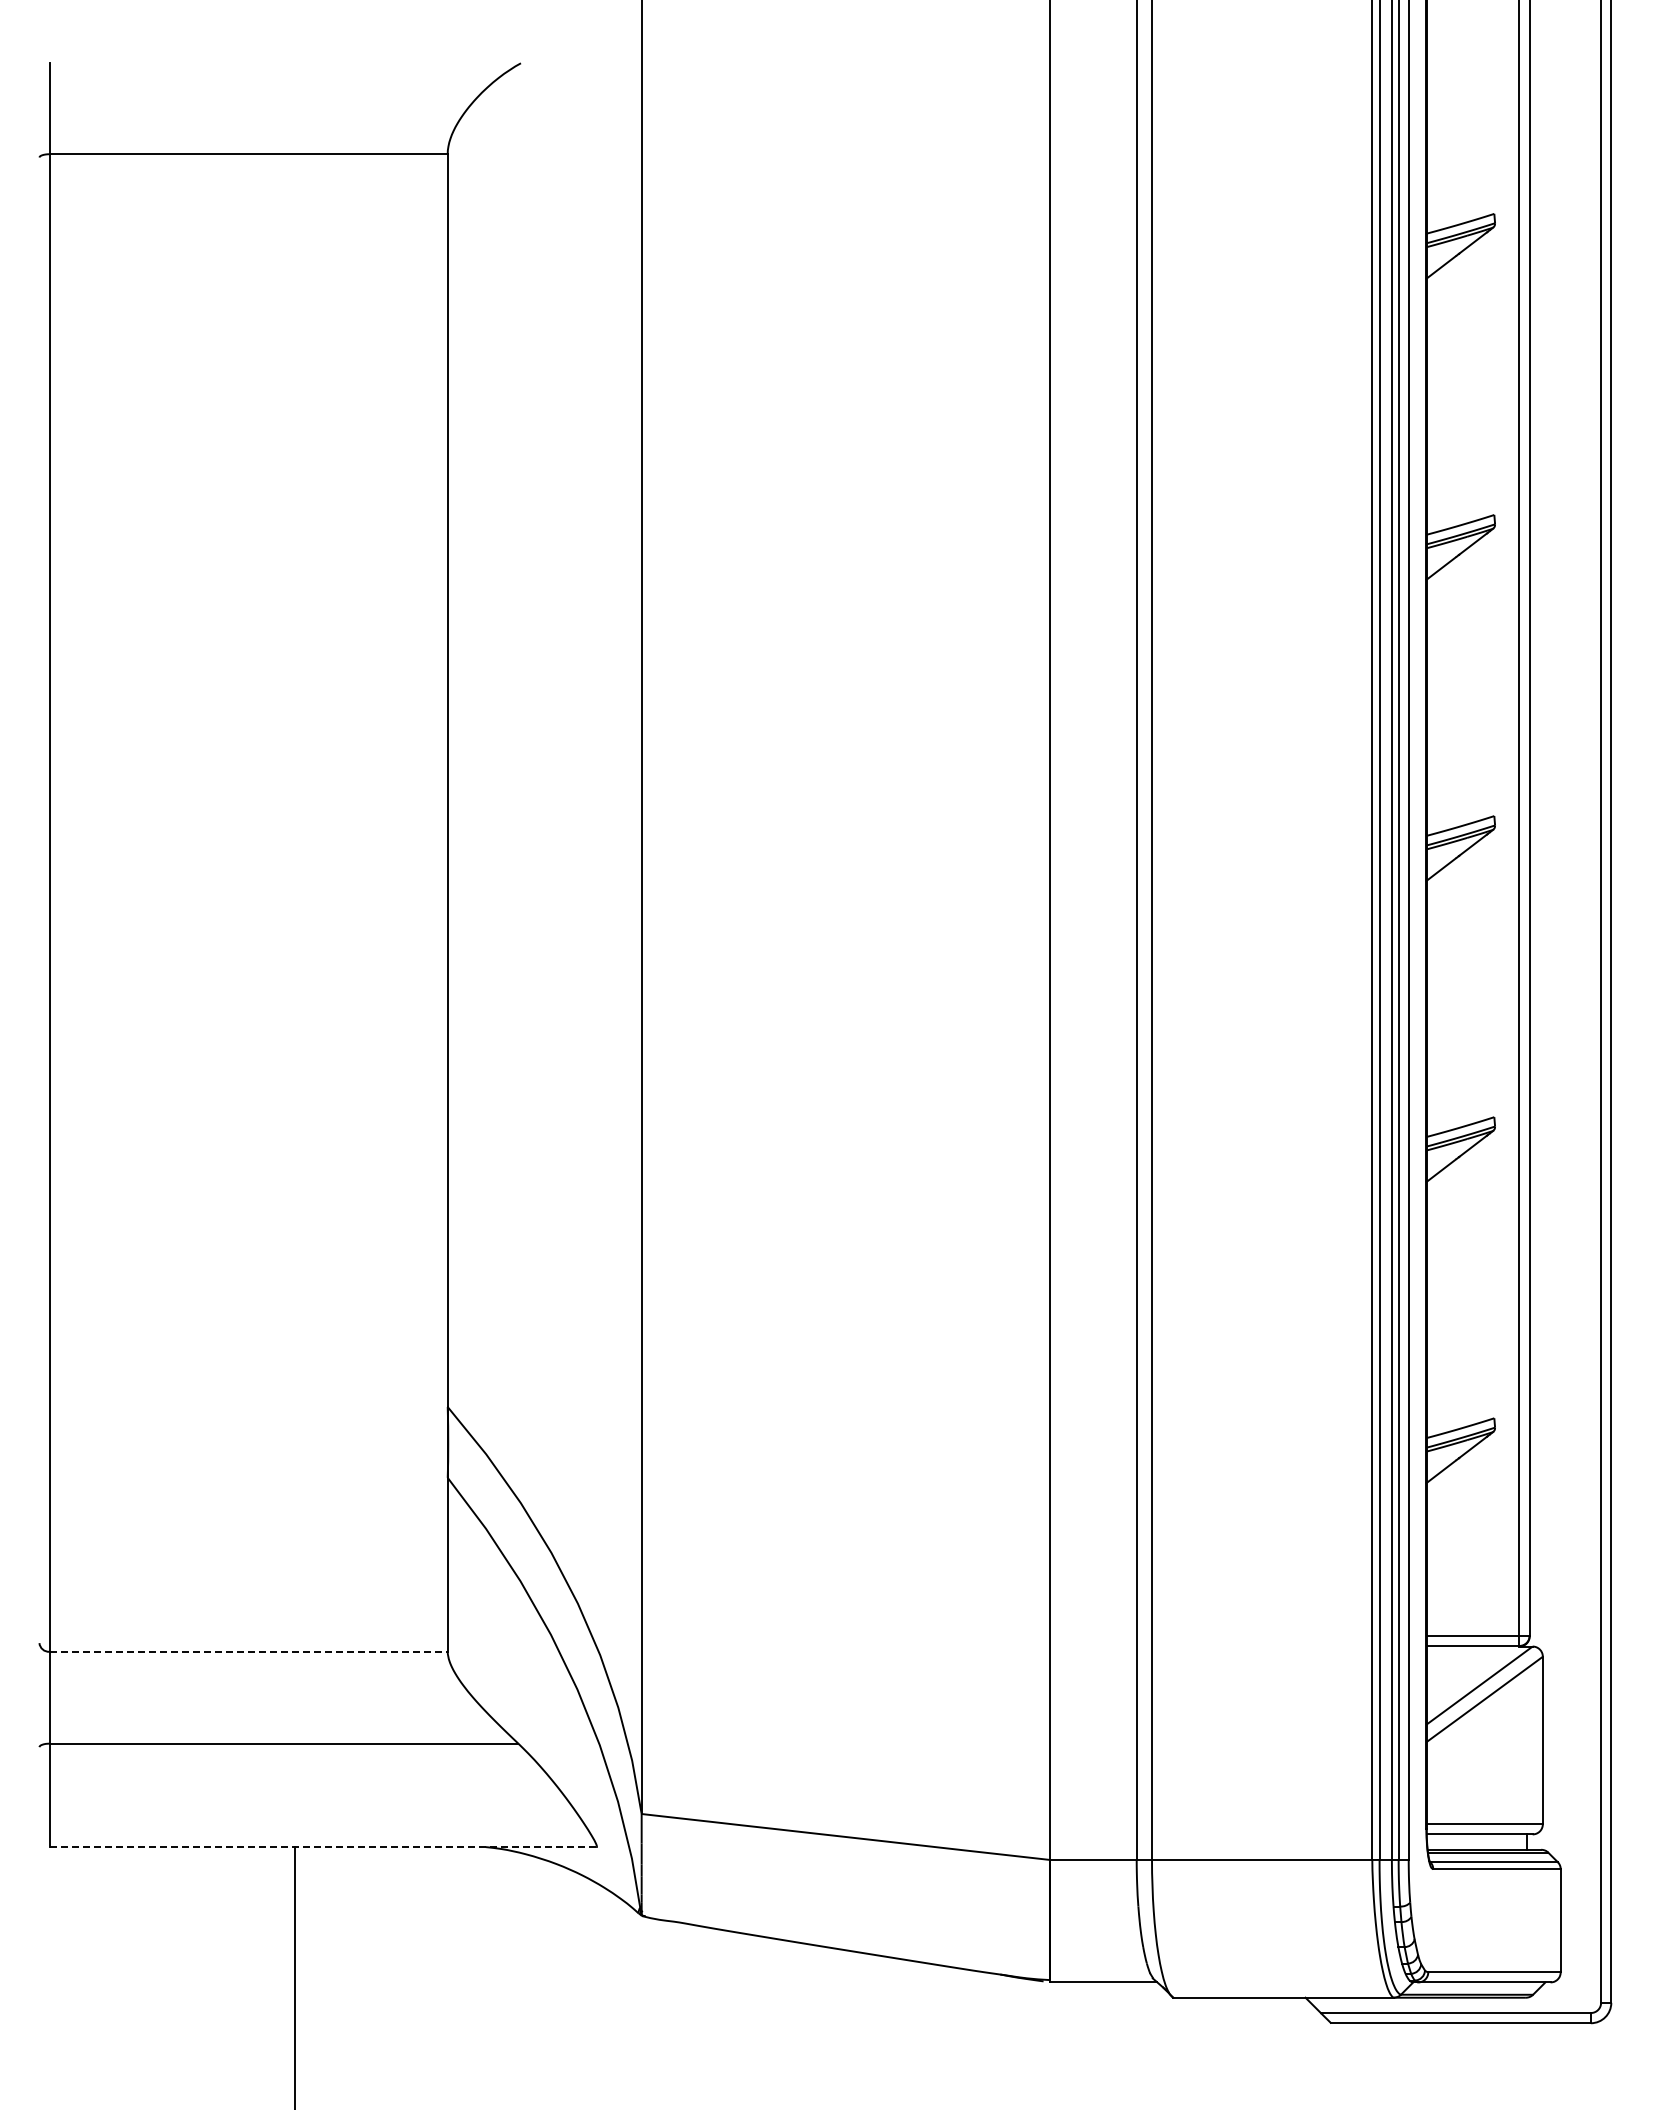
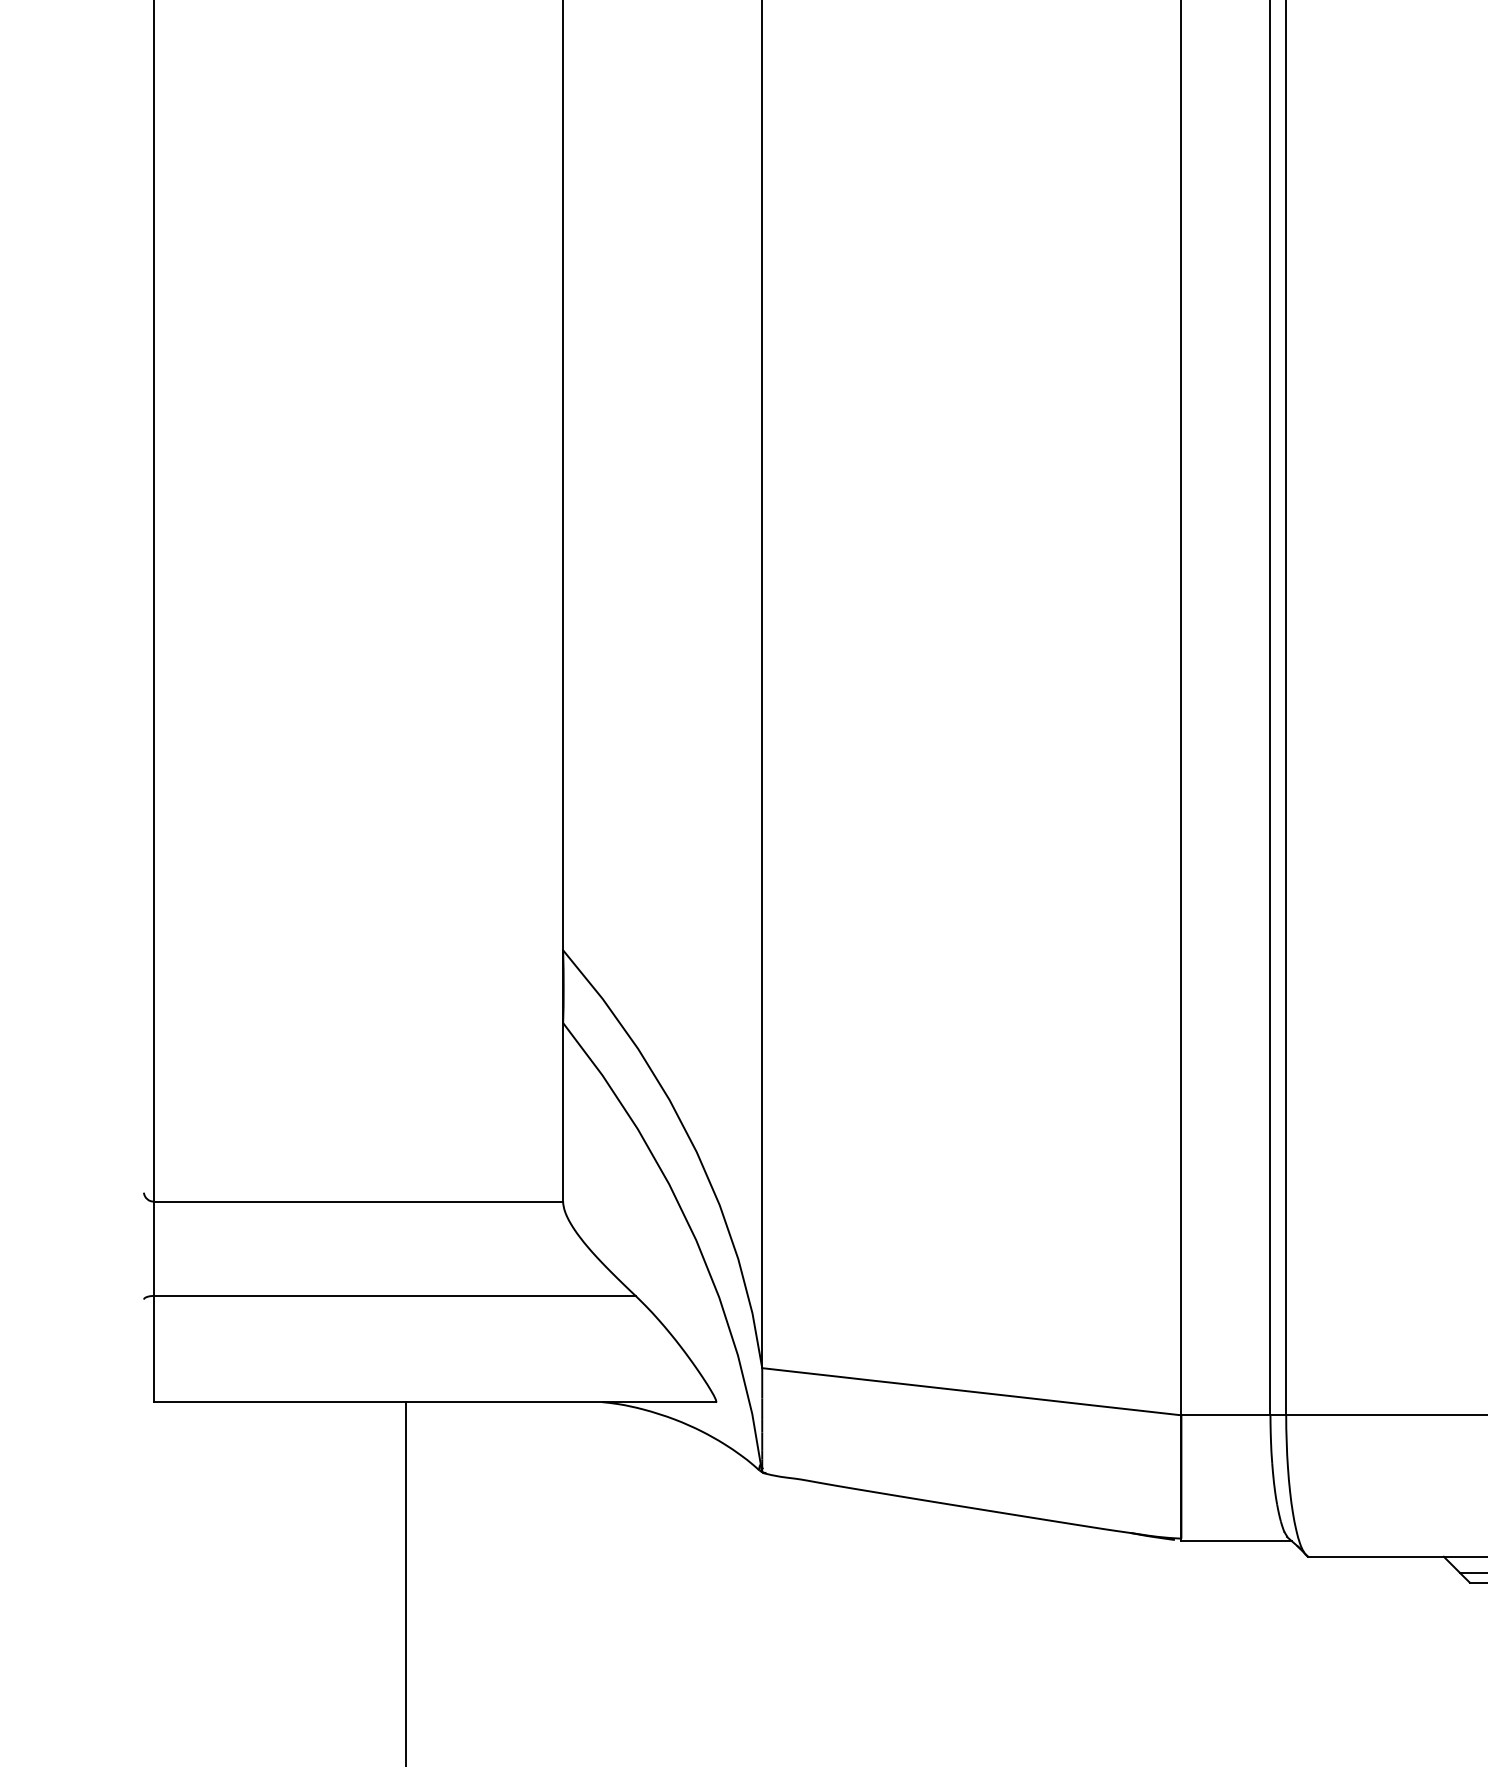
line: (249, 1651) -> (359, 1201), dashed -> solid
line: (323, 1847) -> (435, 1402), dashed -> solid

